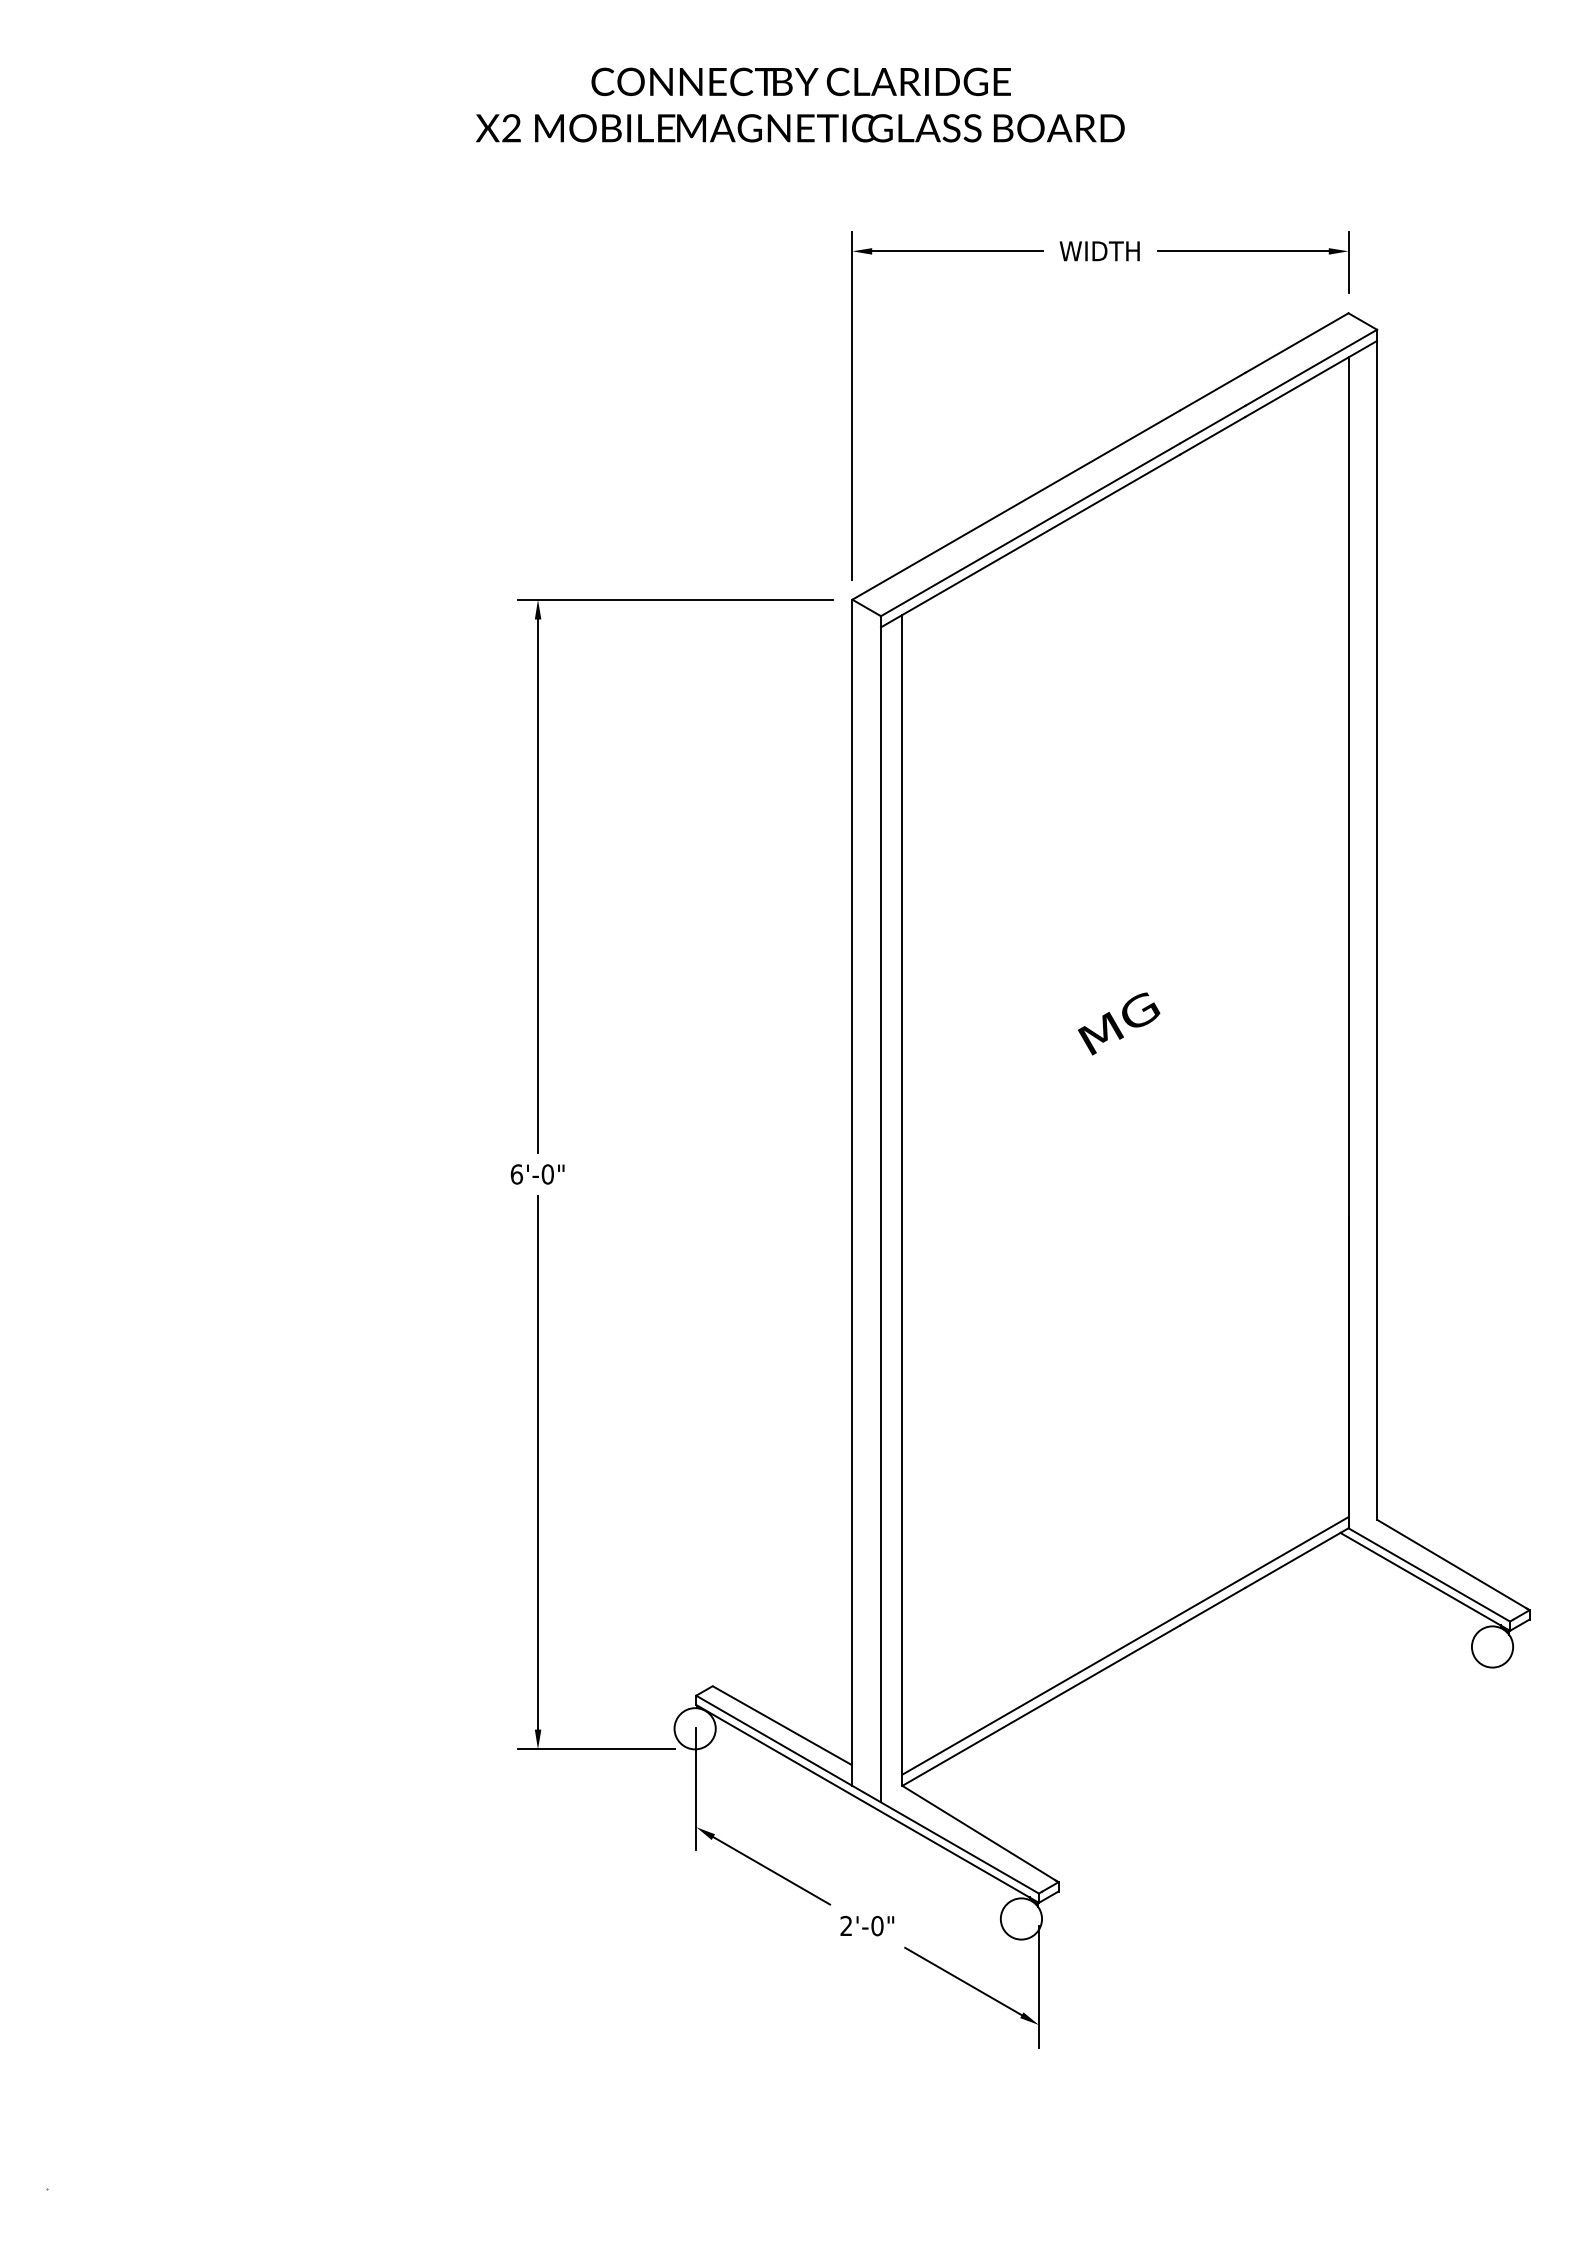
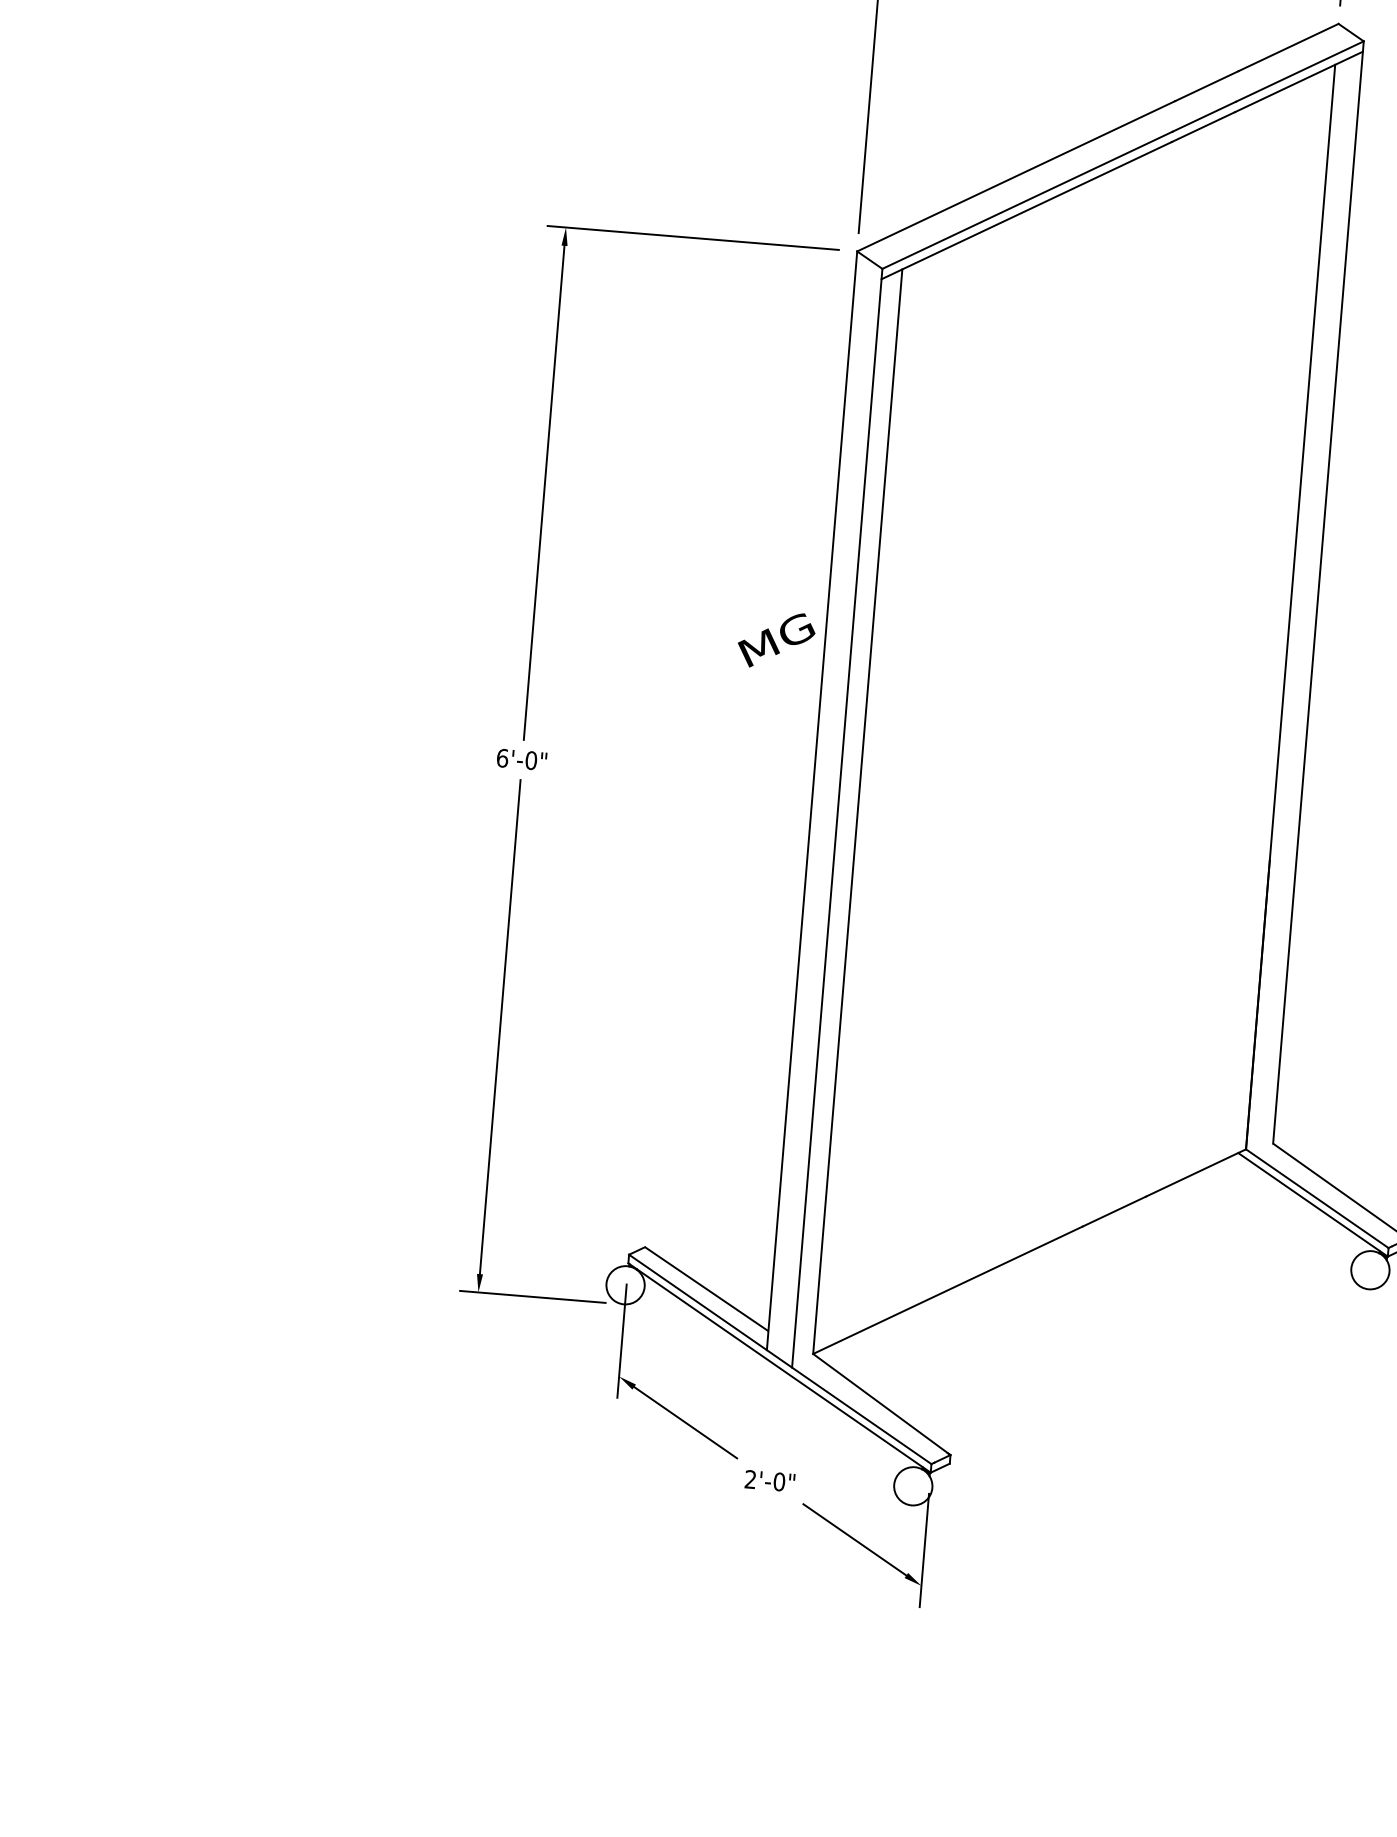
text: (1119, 1023) -> (776, 640), moved
line: (1125, 1645) -> (1030, 1240), removed

